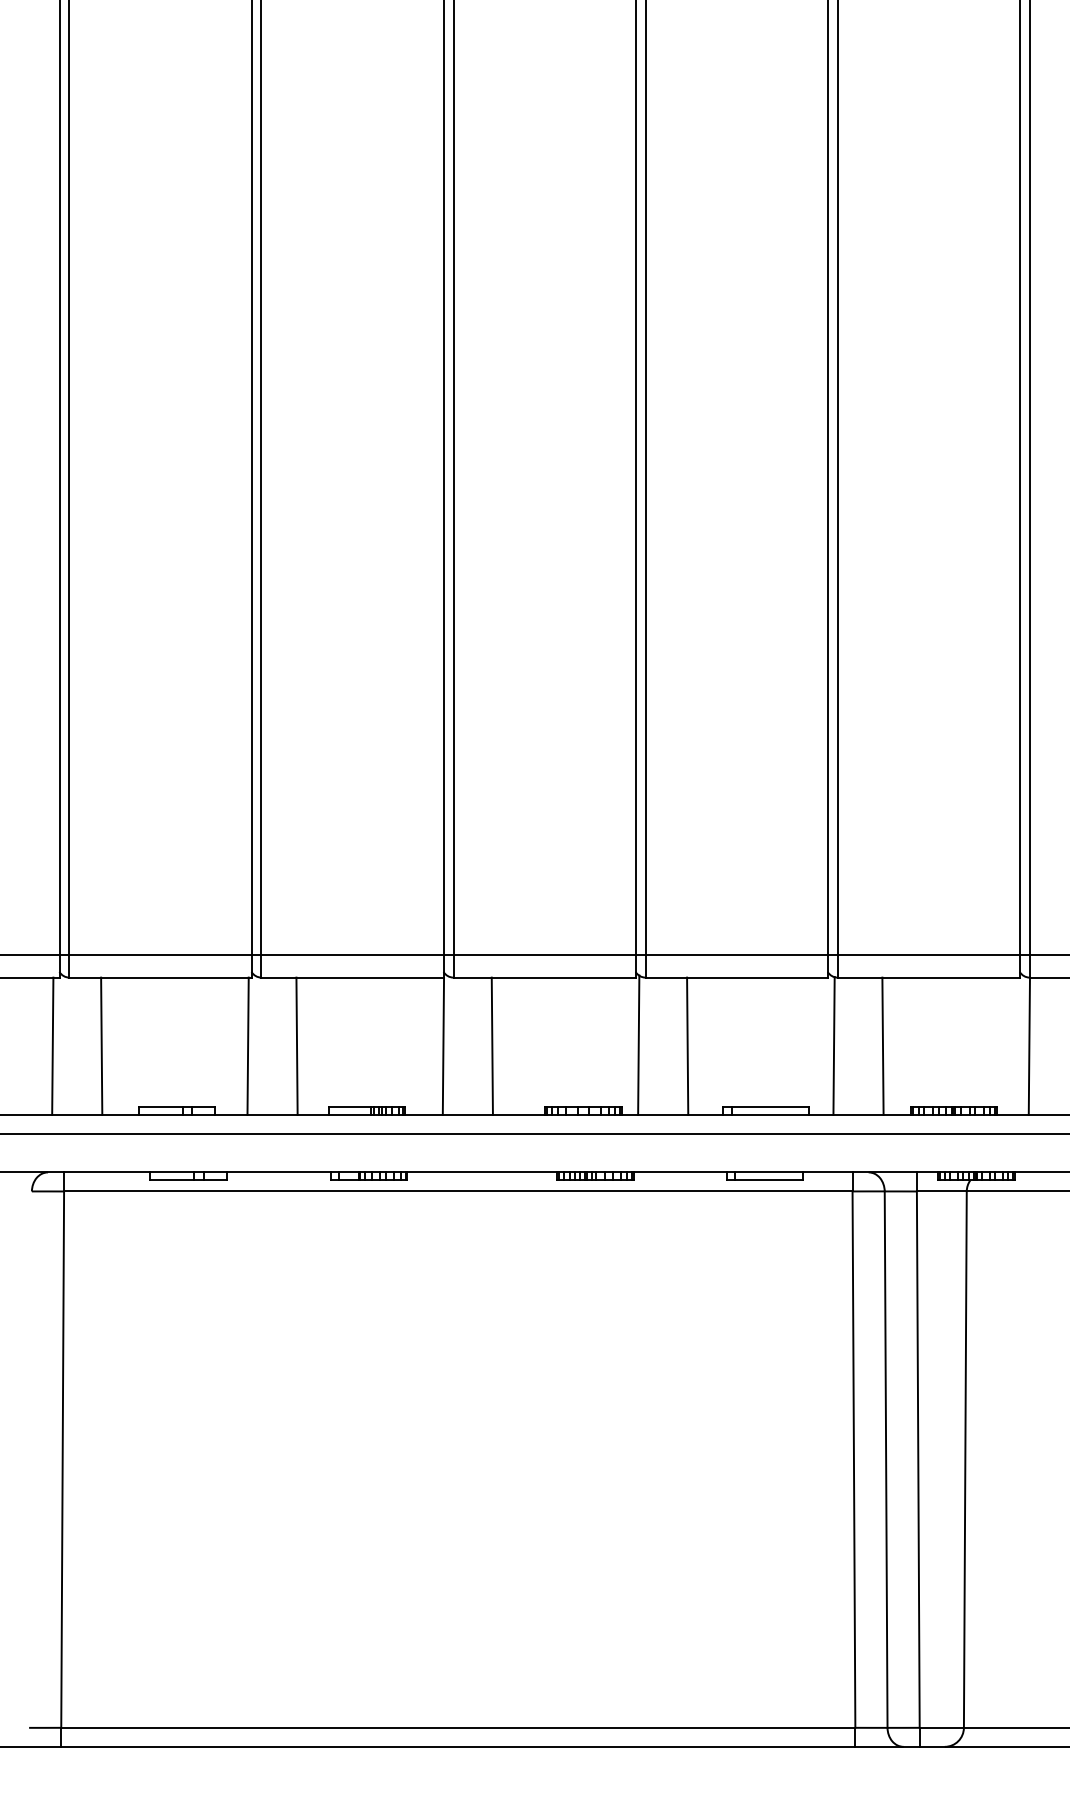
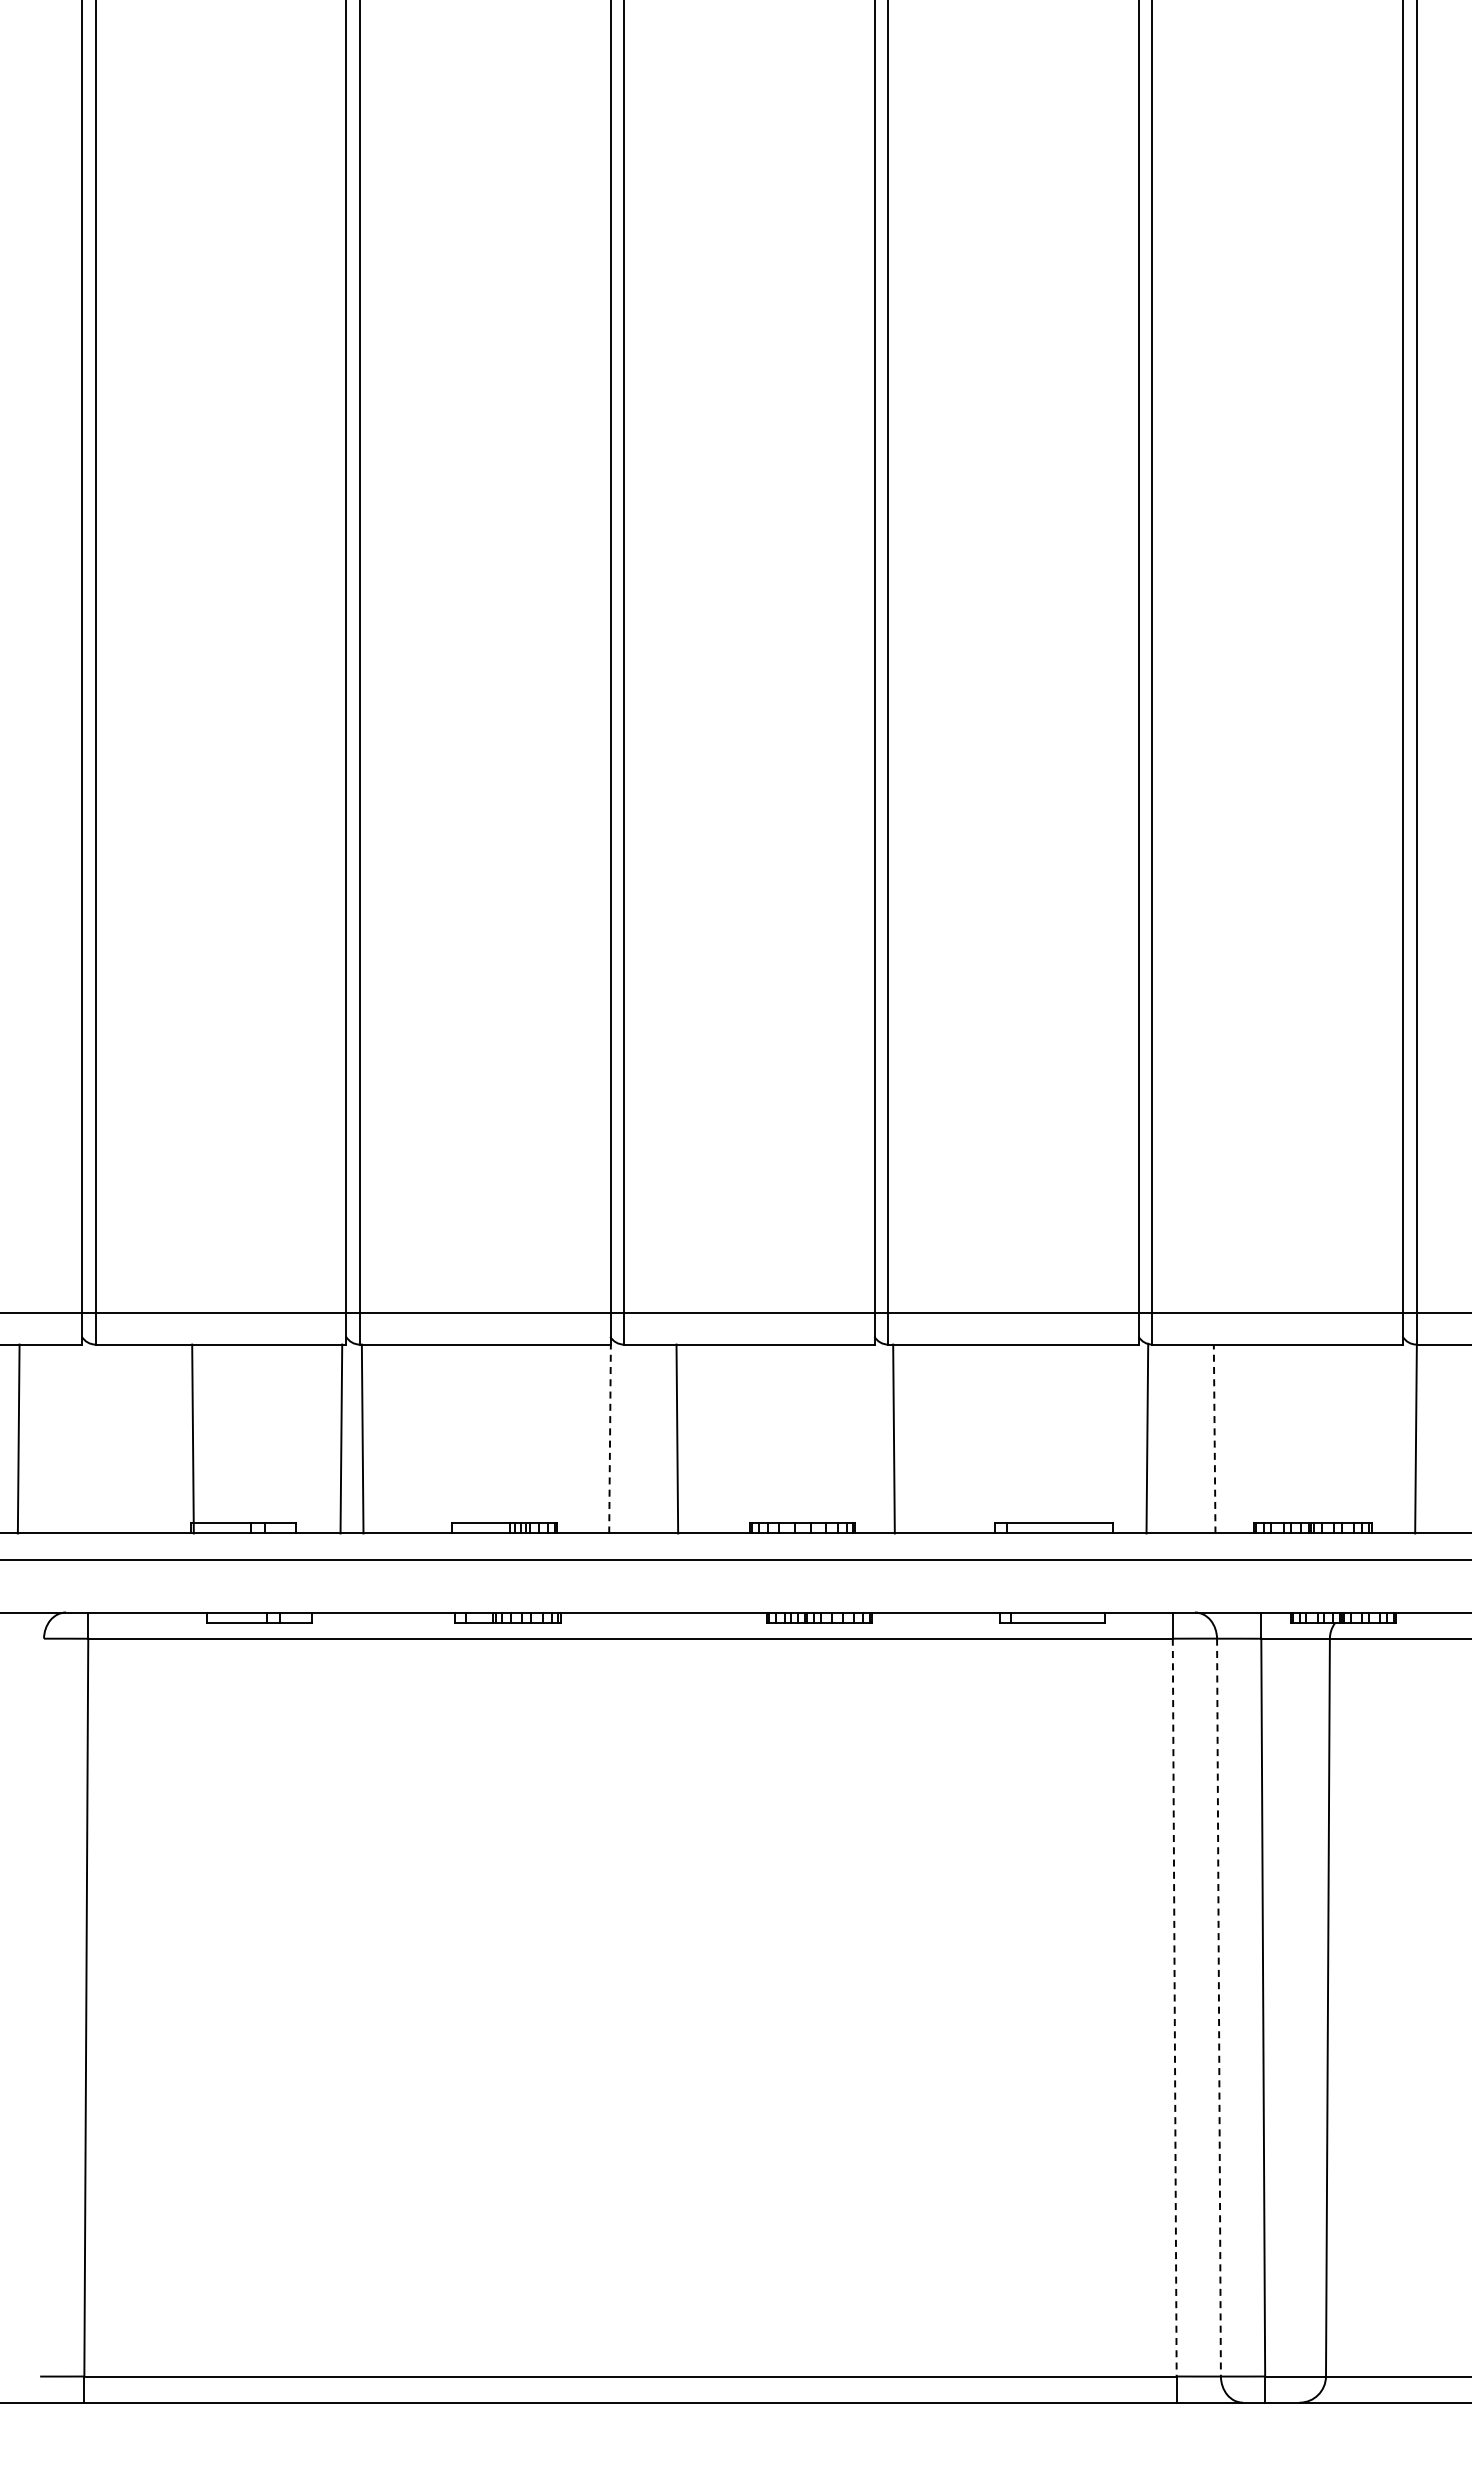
line: (52, 1045) -> (18, 1438), moved
line: (101, 1045) -> (192, 1438), moved
line: (296, 1045) -> (362, 1438), moved
line: (443, 1045) -> (610, 1438), solid -> dashed
line: (638, 1045) -> (878, 1437), removed
line: (687, 1045) -> (893, 1438), moved
line: (882, 1045) -> (1214, 1438), solid -> dashed
line: (853, 1459) -> (1174, 2007), solid -> dashed
line: (885, 1459) -> (1218, 2007), solid -> dashed

